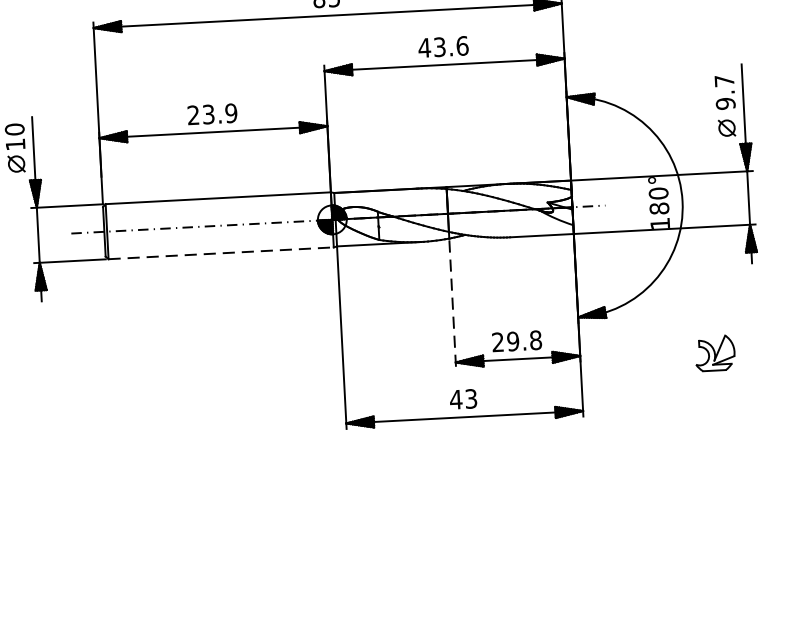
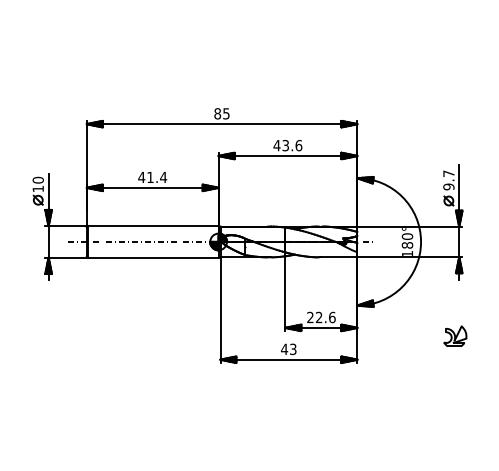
text: (212, 114) -> (152, 177), 23.9 -> 41.4
line: (222, 252) -> (154, 257), dashed -> solid
line: (452, 304) -> (285, 294), dashed -> solid
text: (524, 340) -> (325, 317), 29.8 -> 22.6
part: (715, 351) -> (455, 335), moved

